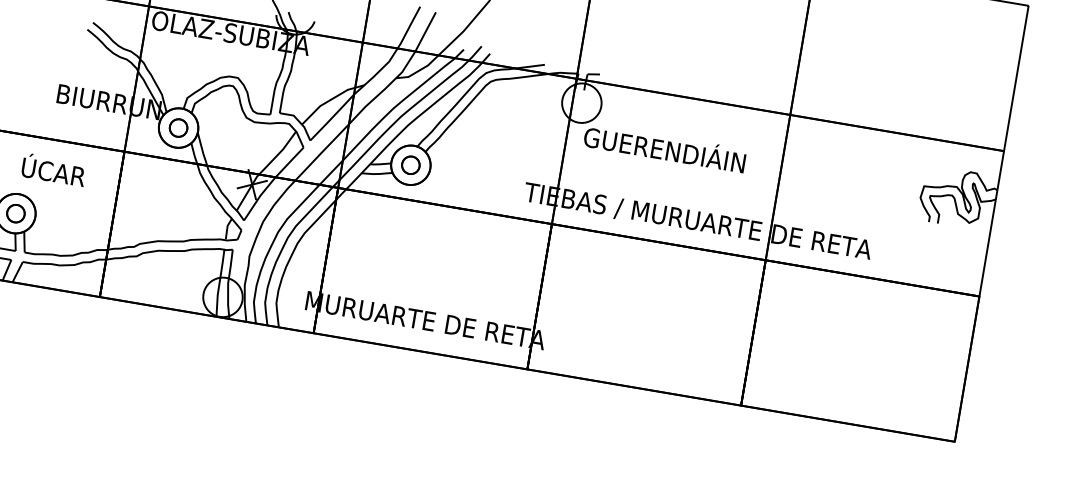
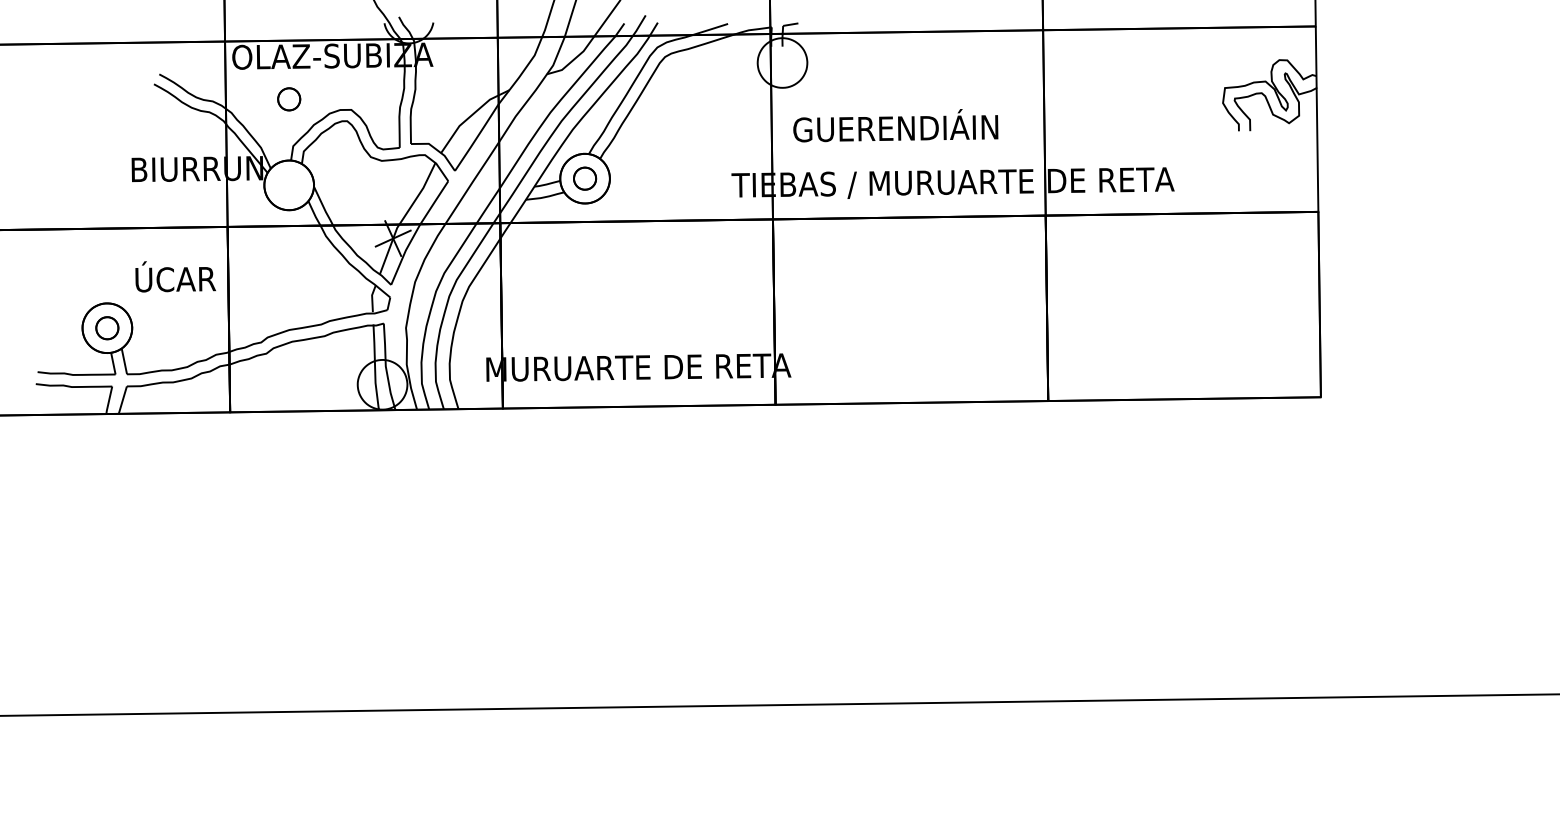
part: (178, 128) -> (289, 99), moved
text: (664, 147) -> (895, 125), moved
text: (53, 169) -> (175, 276), moved

